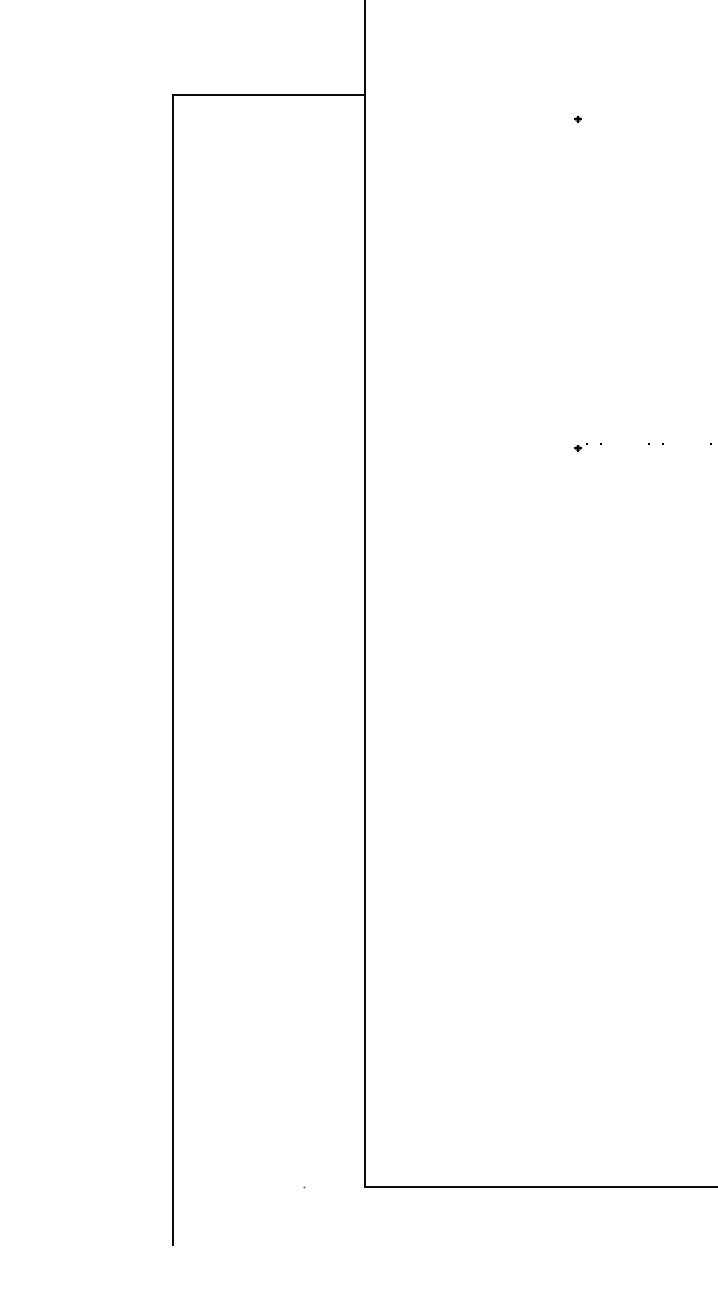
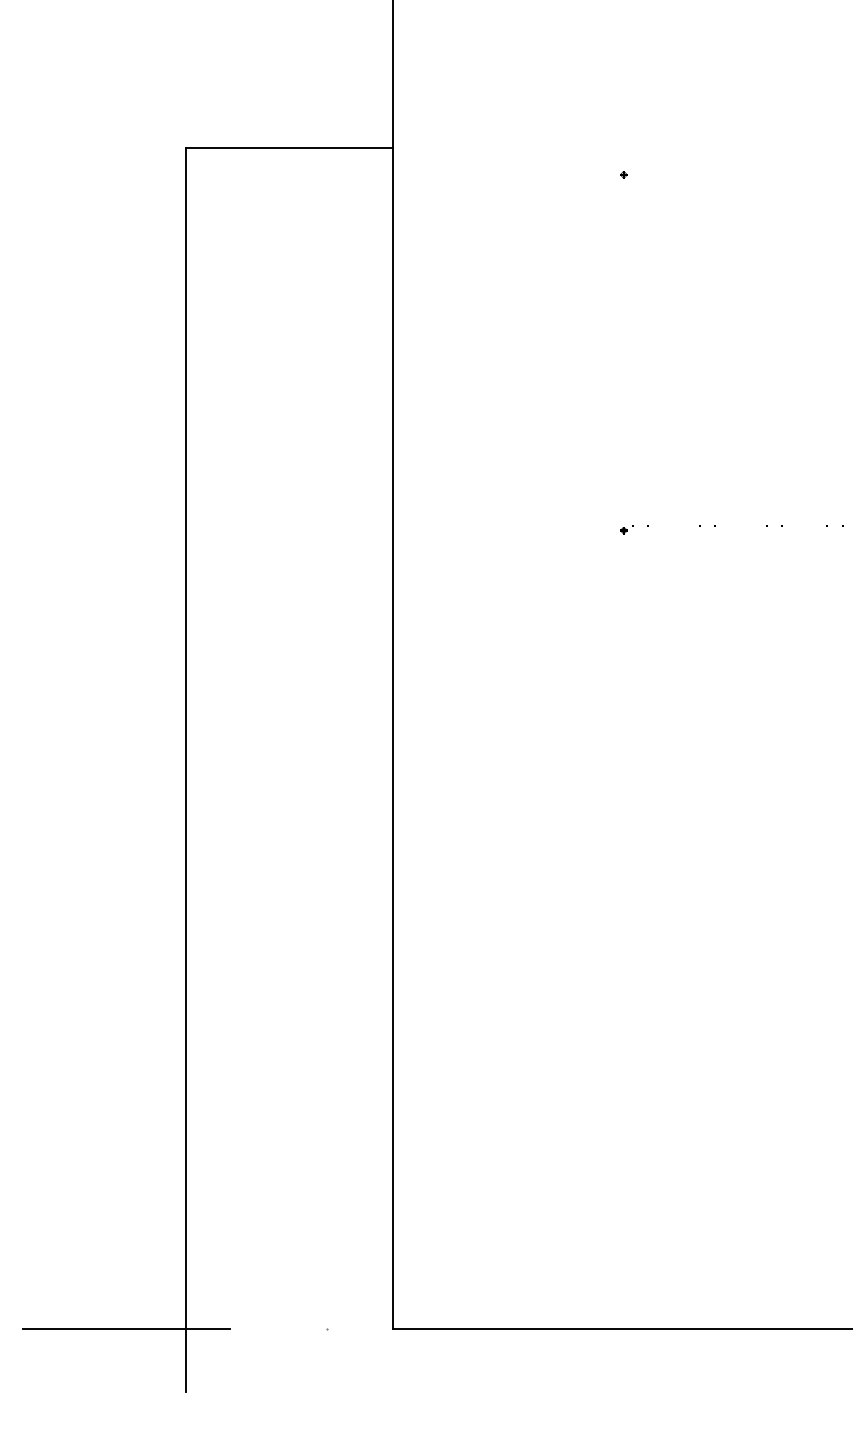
line: (117, 1186) -> (125, 1328), added

